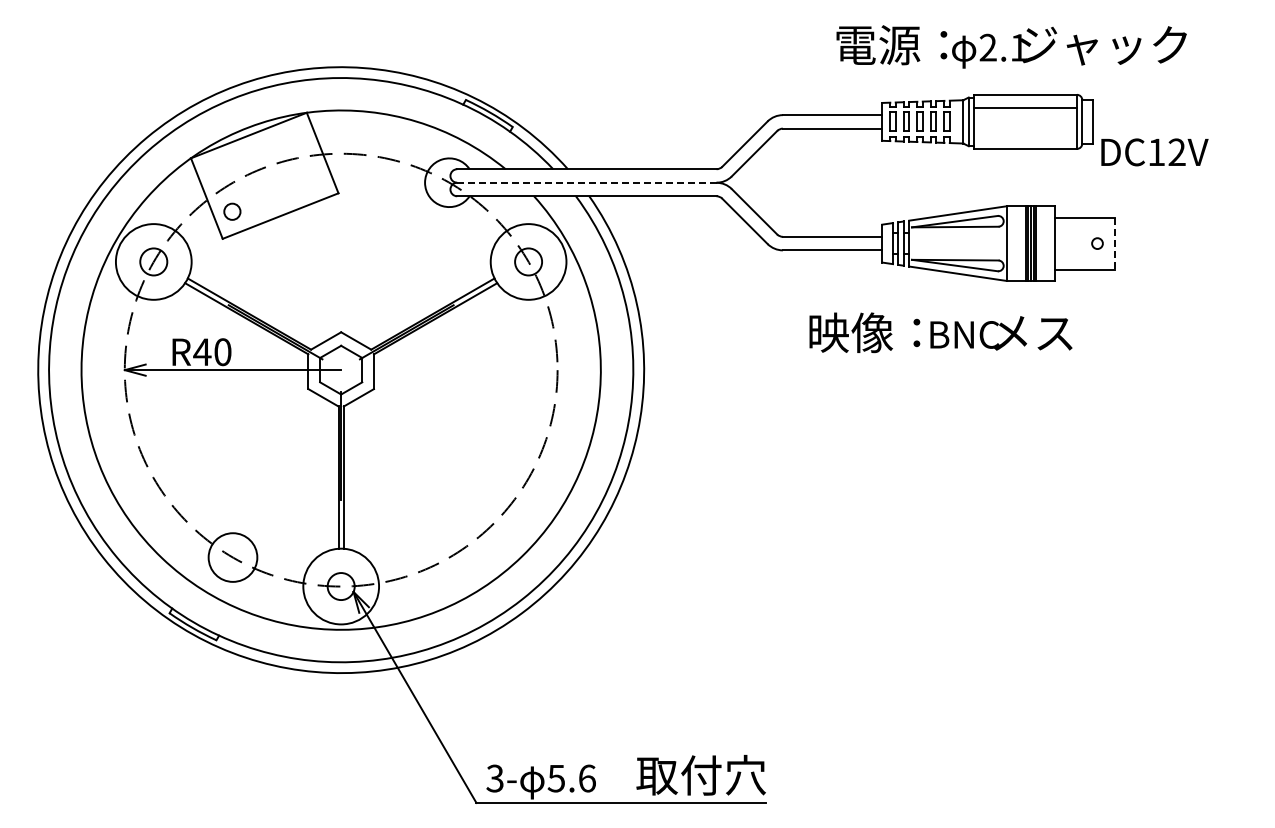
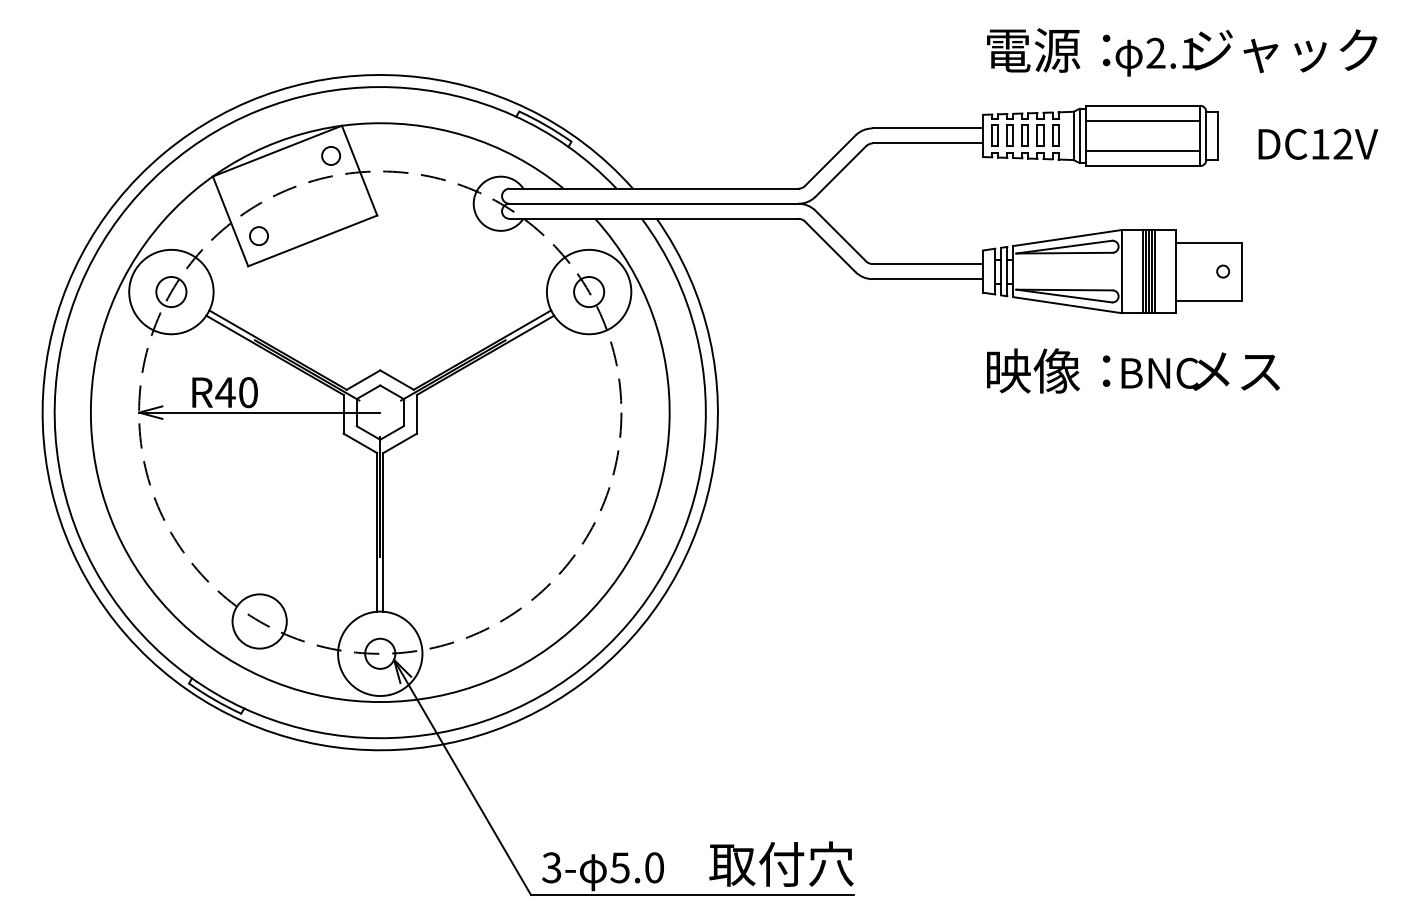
text: (1011, 46) -> (1181, 51), moved
line: (1025, 135) -> (1142, 151), added
circle: (297, 139) -> (331, 155), added
text: (1154, 152) -> (1317, 144), moved
line: (586, 182) -> (653, 203), dashed -> solid
line: (1114, 243) -> (1242, 271), dashed -> solid
text: (940, 332) -> (1132, 370), moved
text: (587, 778) -> (654, 867), 5.6 -> 5.0

